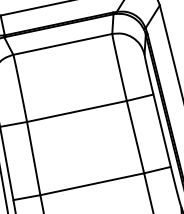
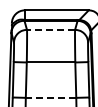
line: (61, 43) -> (50, 29), solid -> dashed
line: (90, 183) -> (50, 97), solid -> dashed

